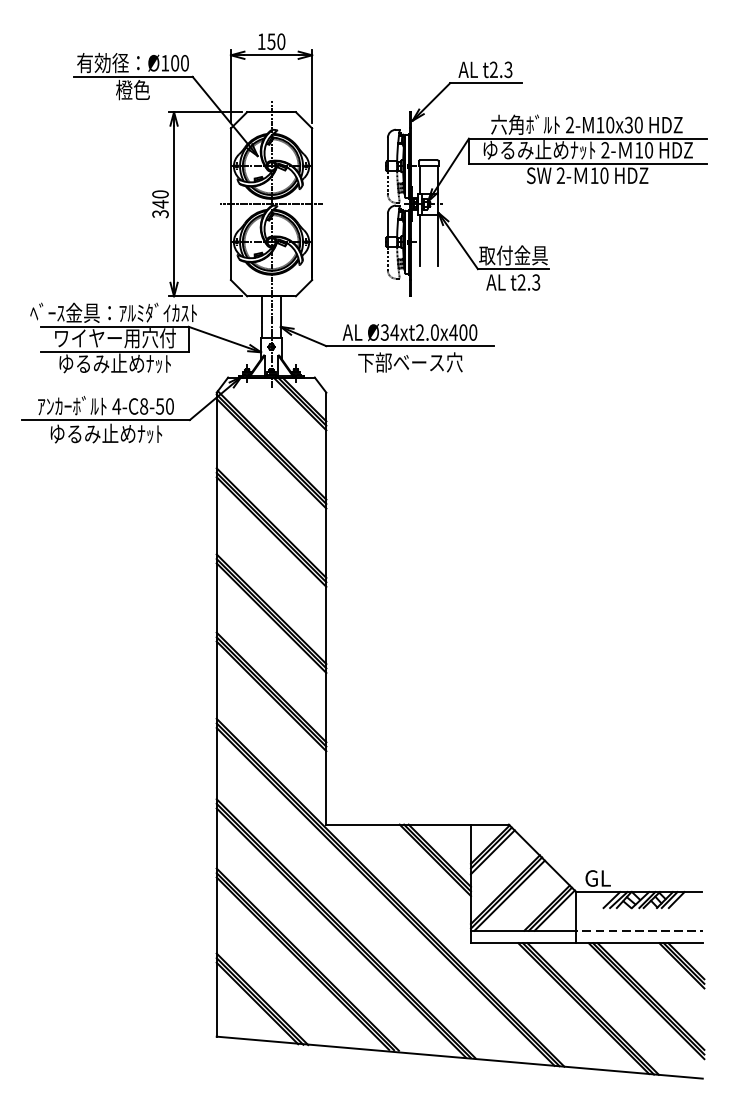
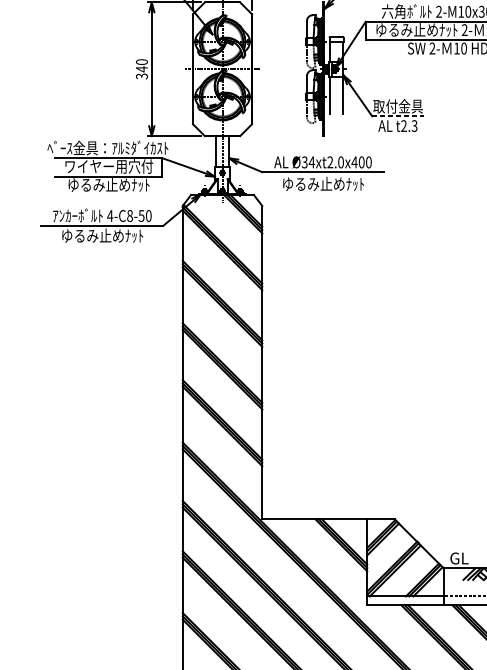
line: (513, 269) -> (398, 116), solid -> dashed
text: (410, 362) -> (323, 184), 下部ベース穴 -> ゆるみ止めﾅｯﾄ

